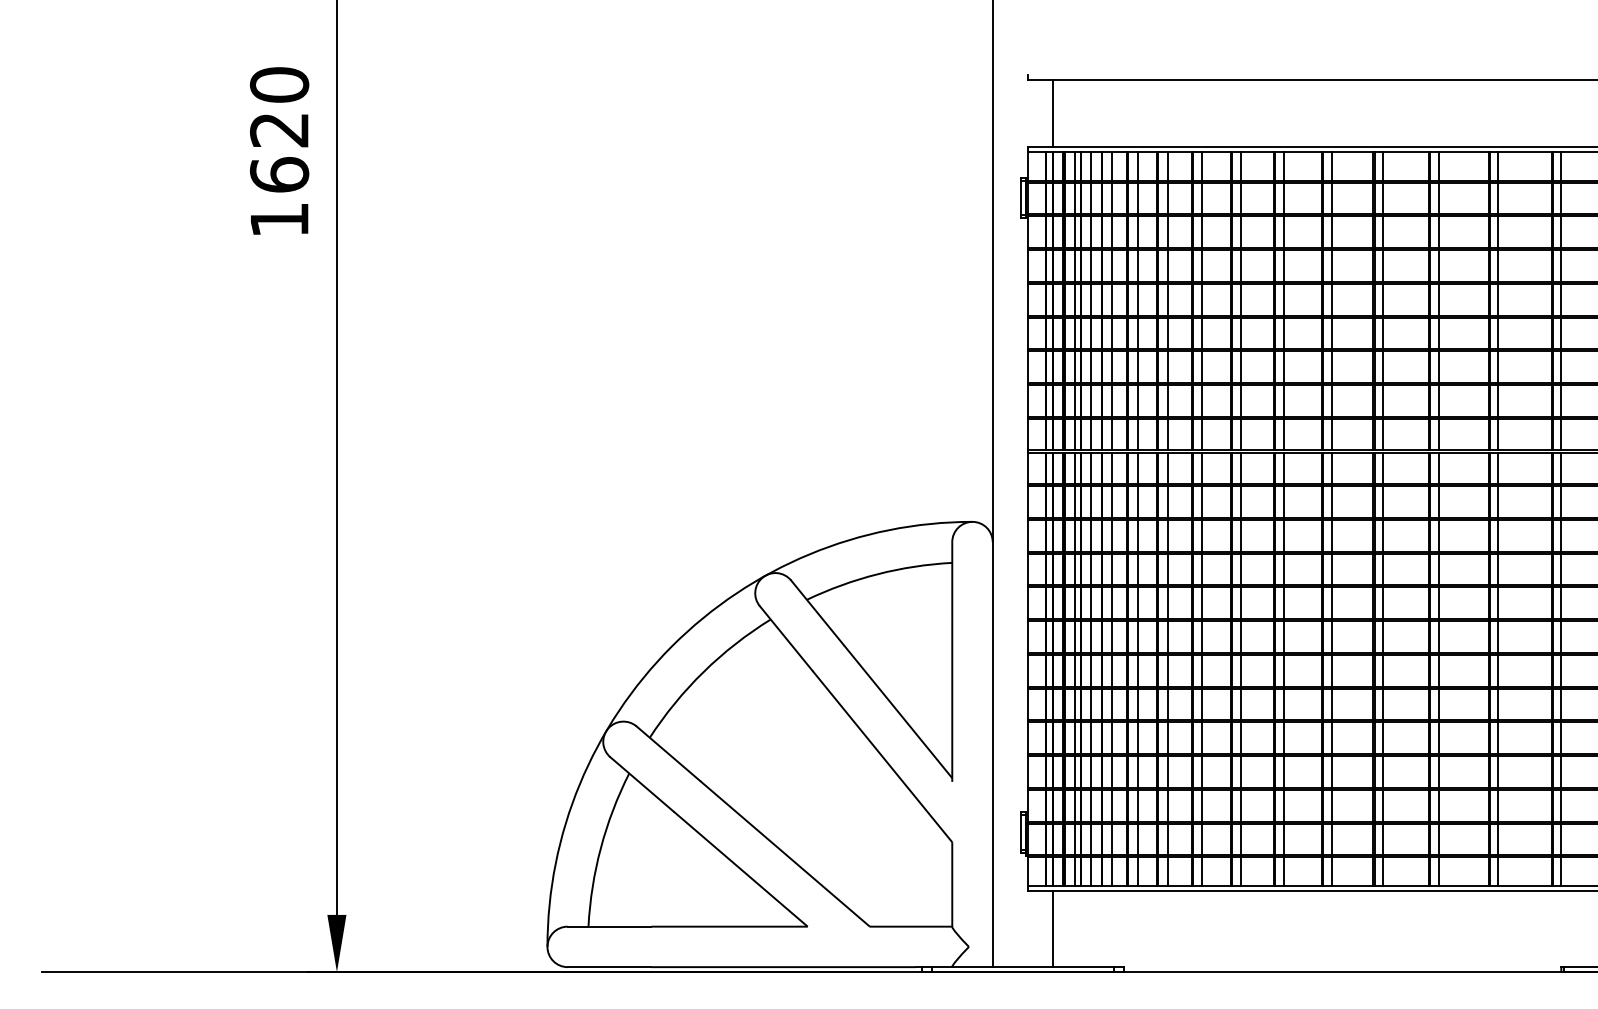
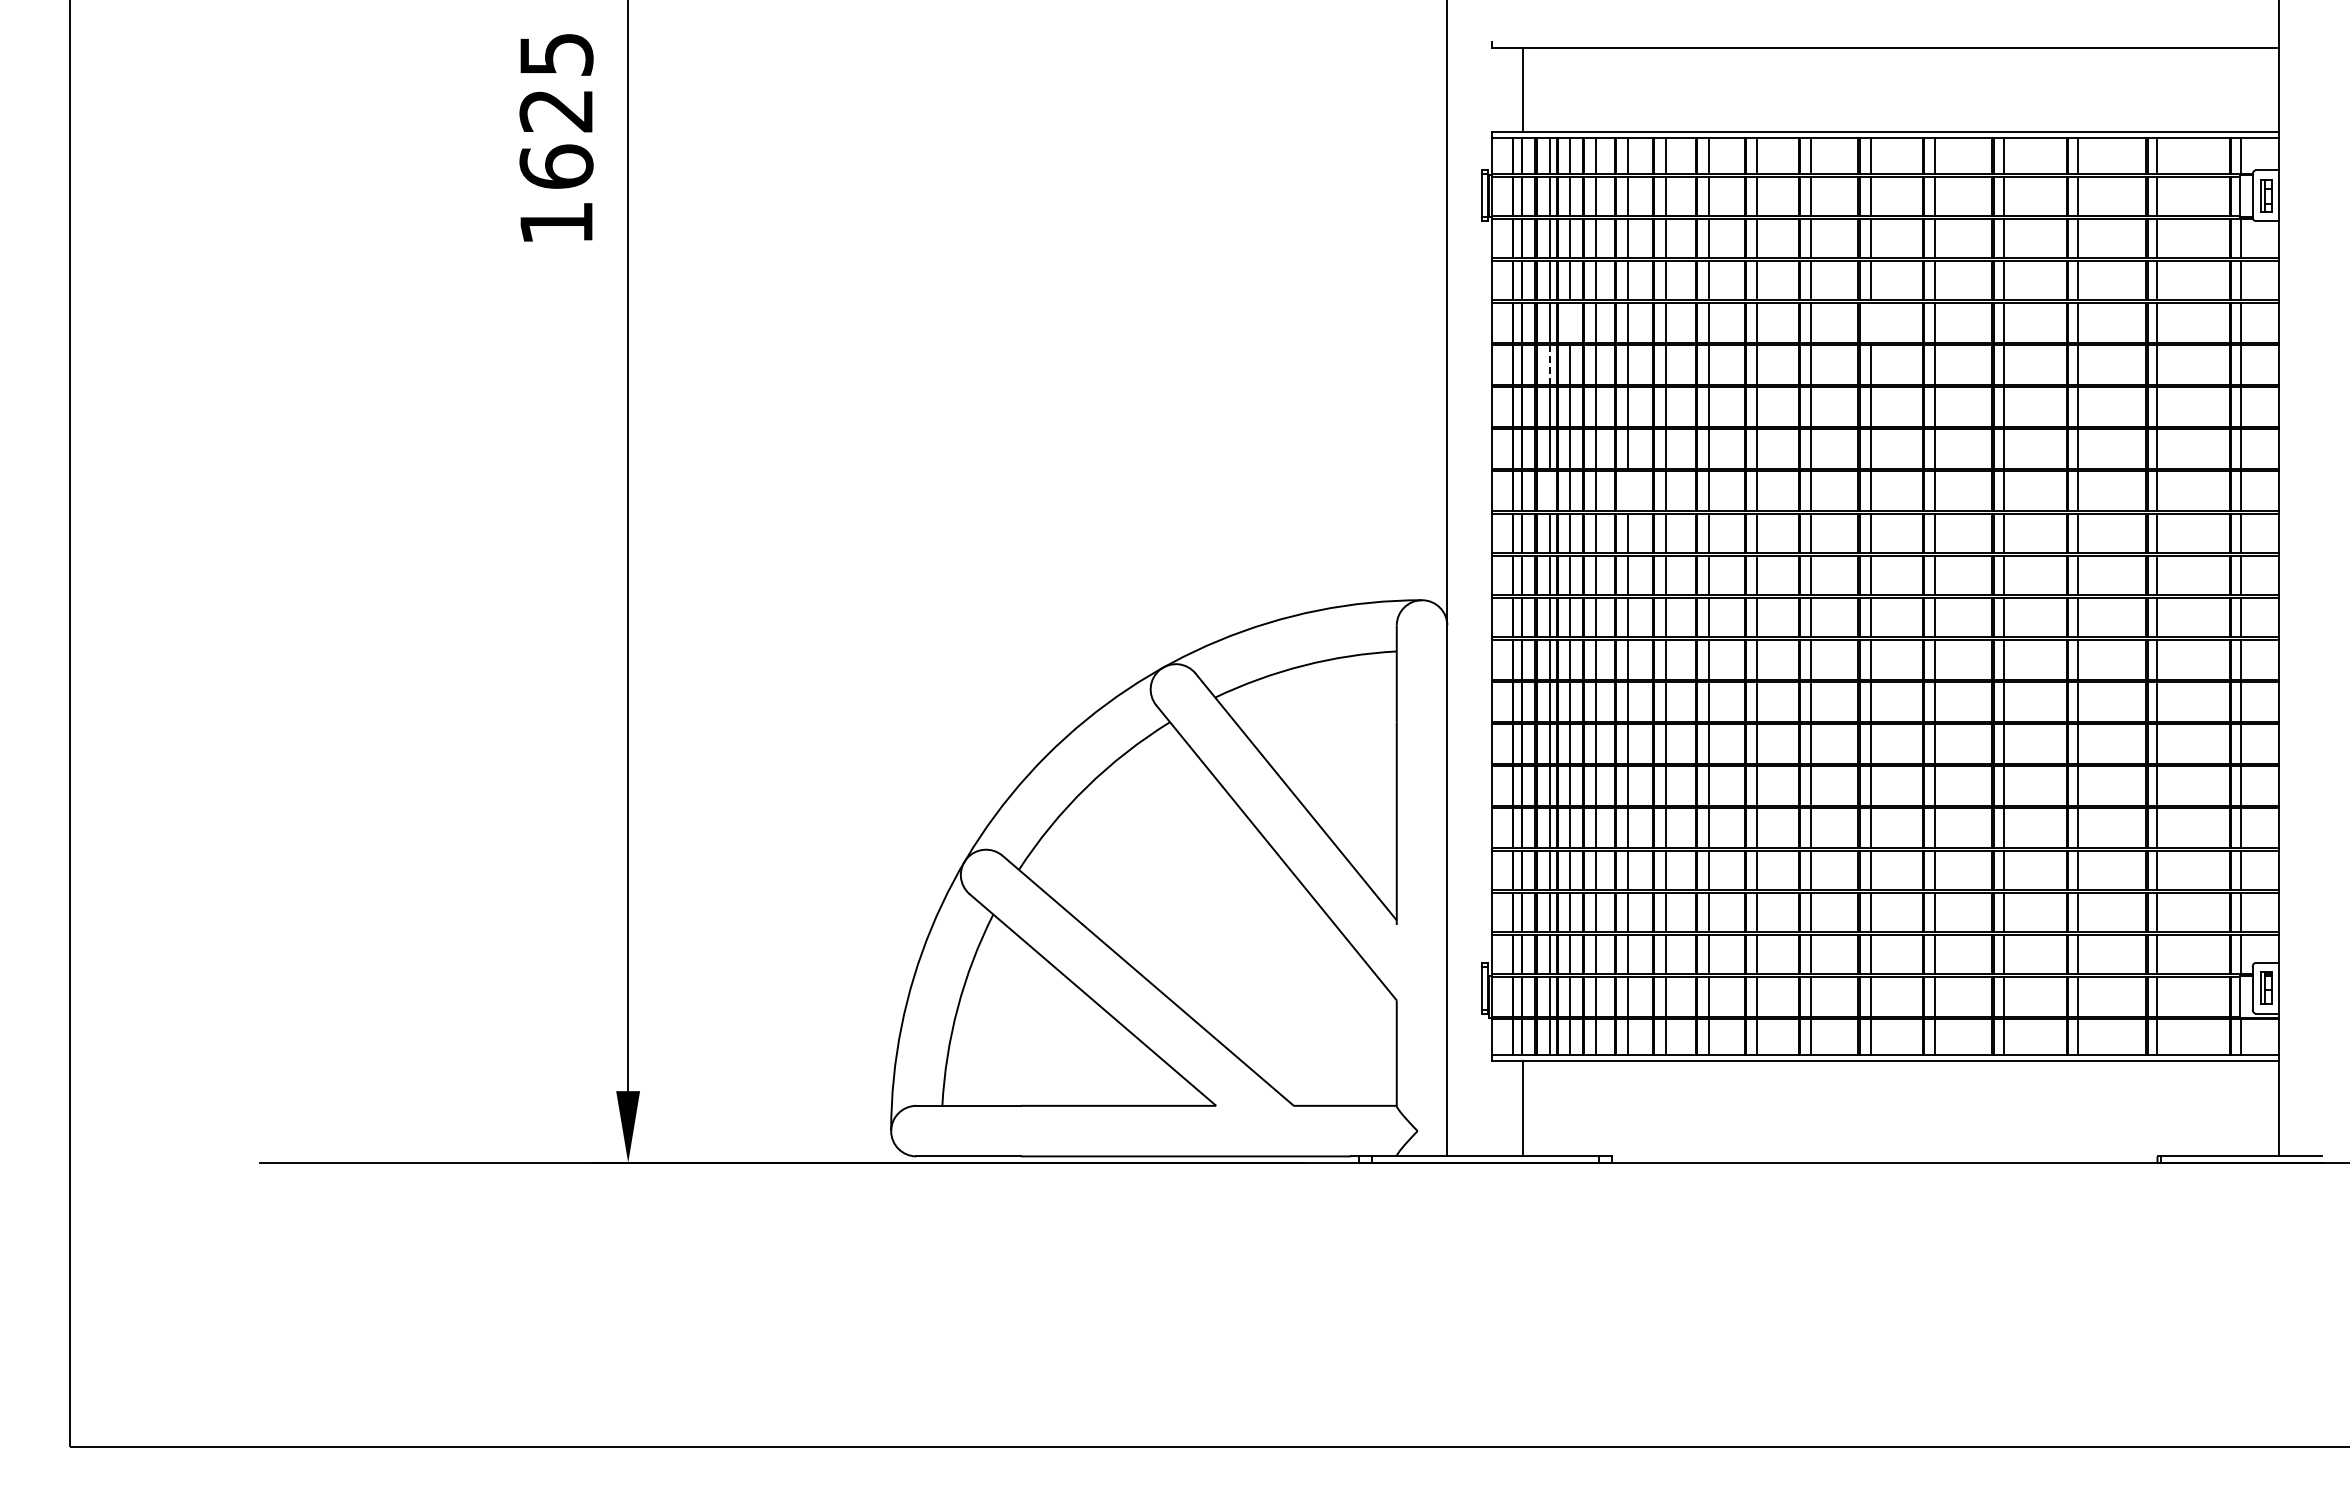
text: (279, 84) -> (556, 54), 1620 -> 1625
line: (1090, 299) -> (1569, 322), removed
line: (1331, 299) -> (1870, 322), removed
line: (1074, 333) -> (1549, 364), solid -> dashed
line: (1074, 434) -> (1549, 491), removed
line: (1137, 434) -> (1628, 491), removed

